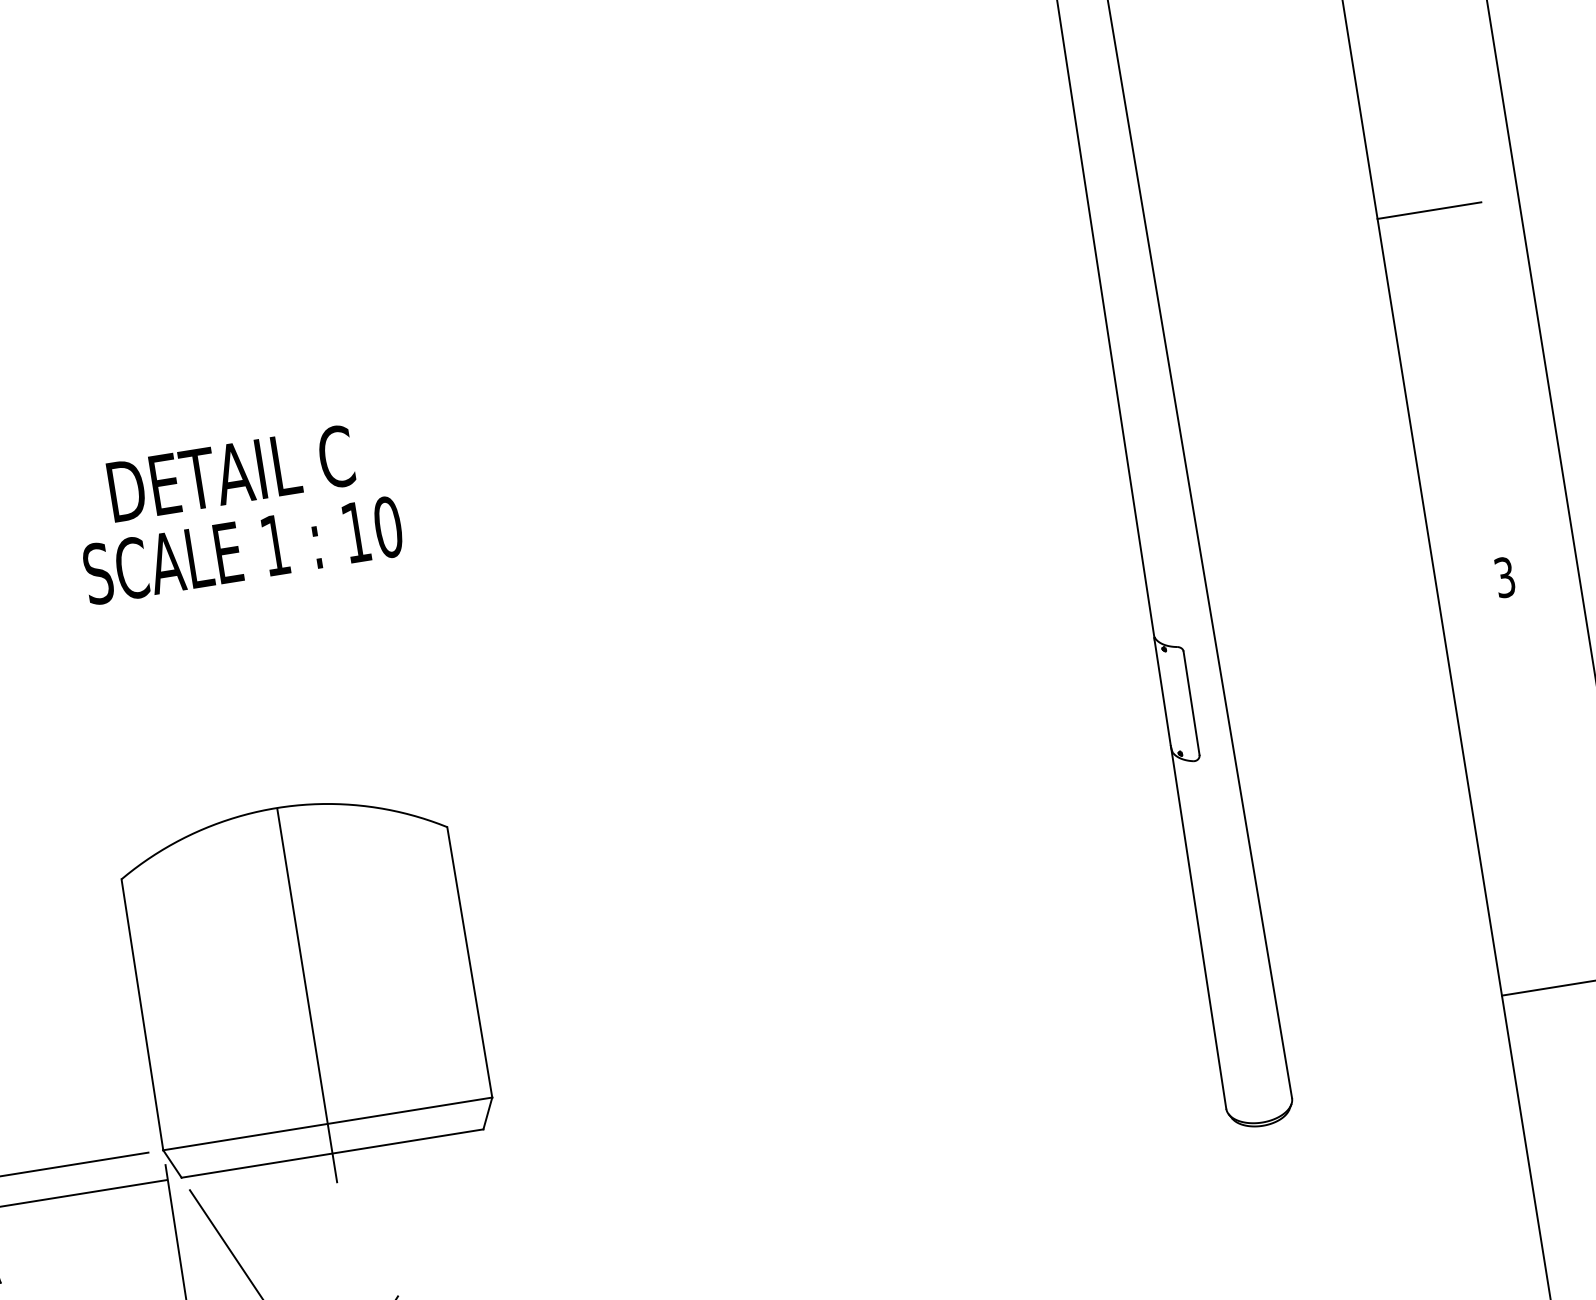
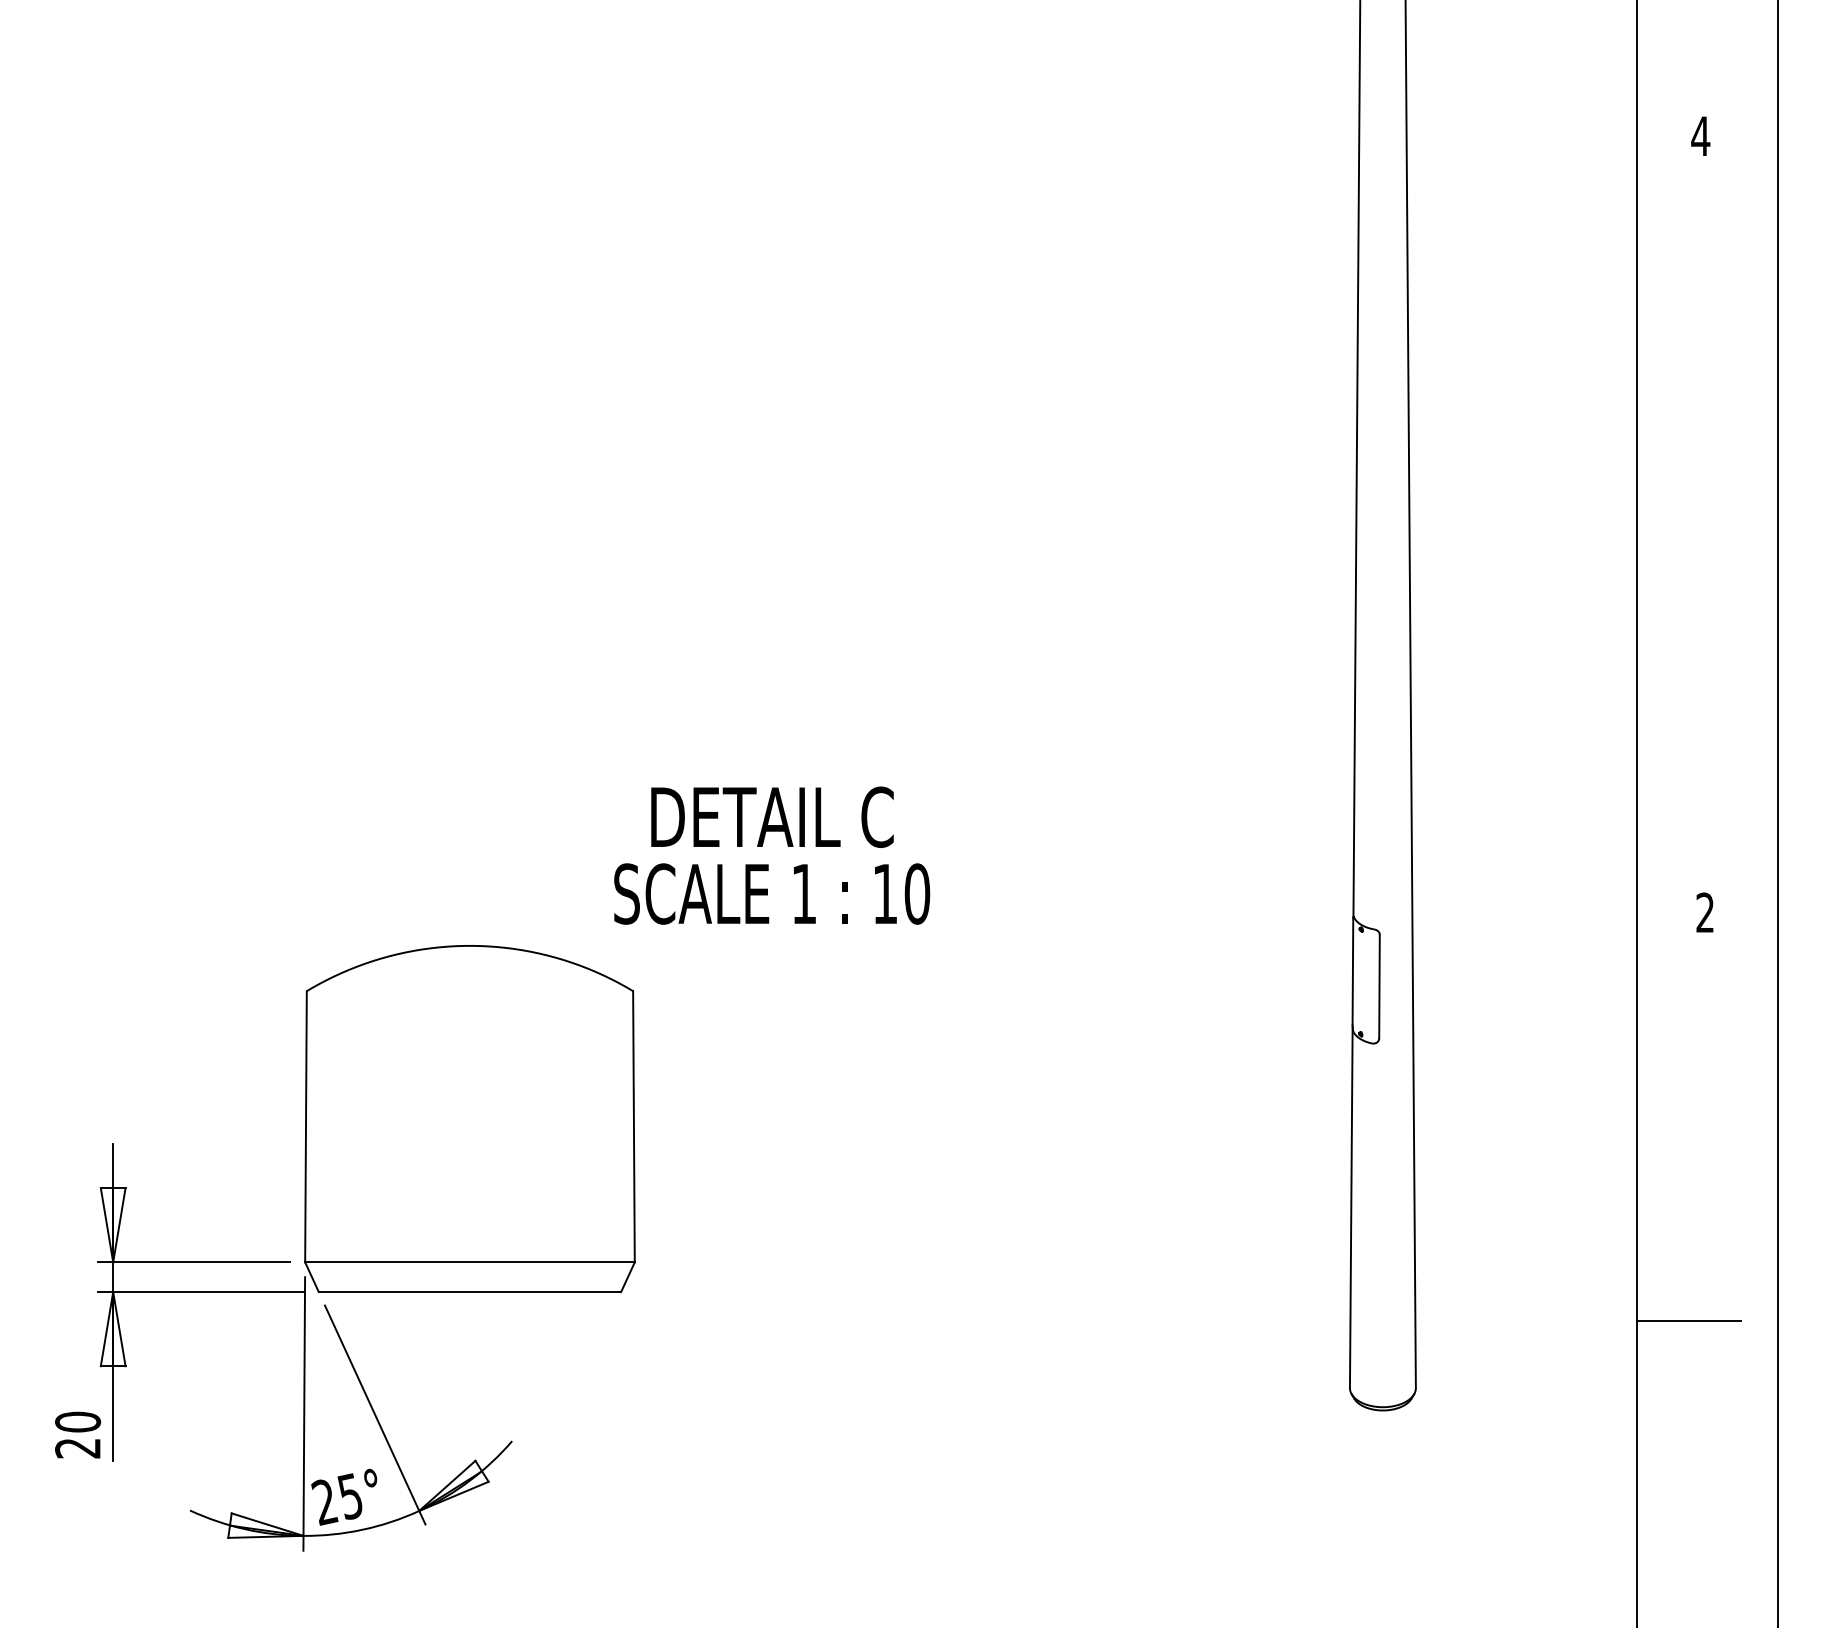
line: (1428, 210) -> (1688, 542), removed
text: (237, 511) -> (772, 855), moved
text: (1504, 577) -> (1704, 912), 3 -> 2
line: (306, 995) -> (469, 1133), removed

